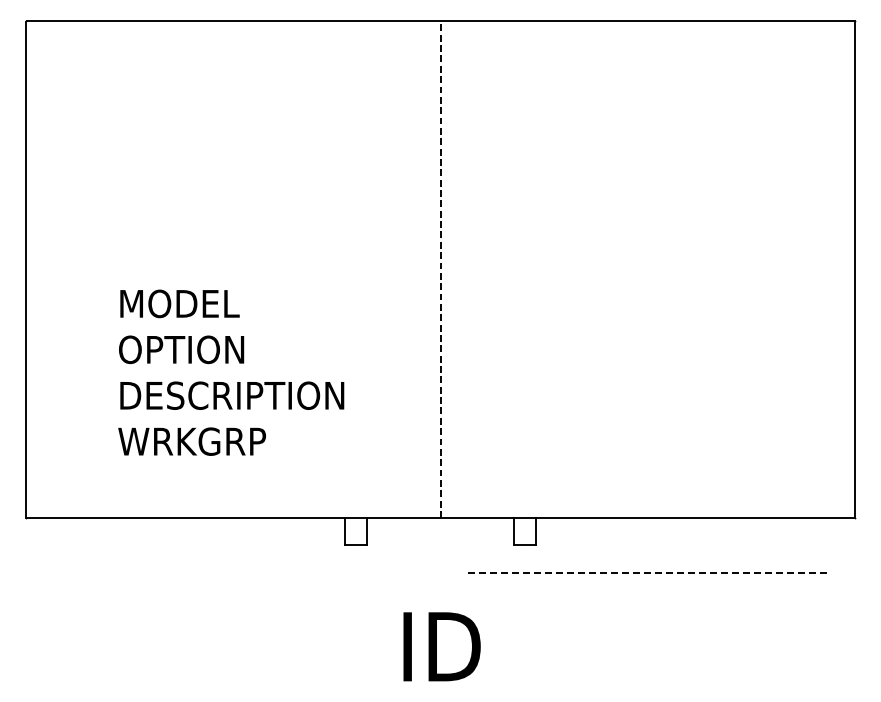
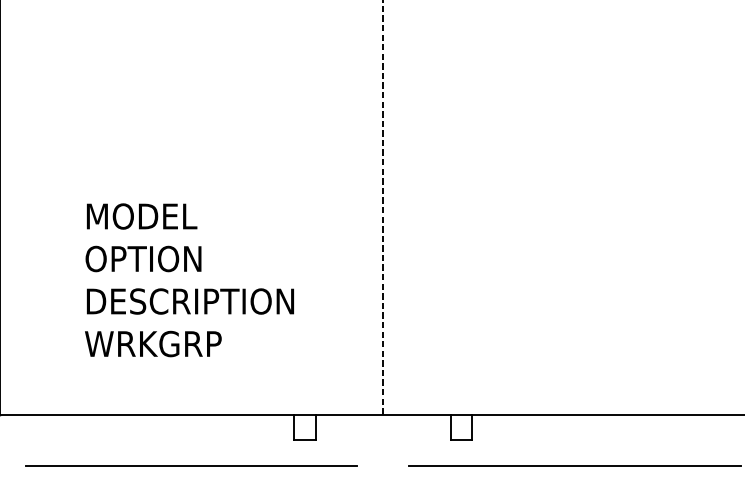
line: (232, 573) -> (190, 466), added
line: (647, 573) -> (574, 466), dashed -> solid

